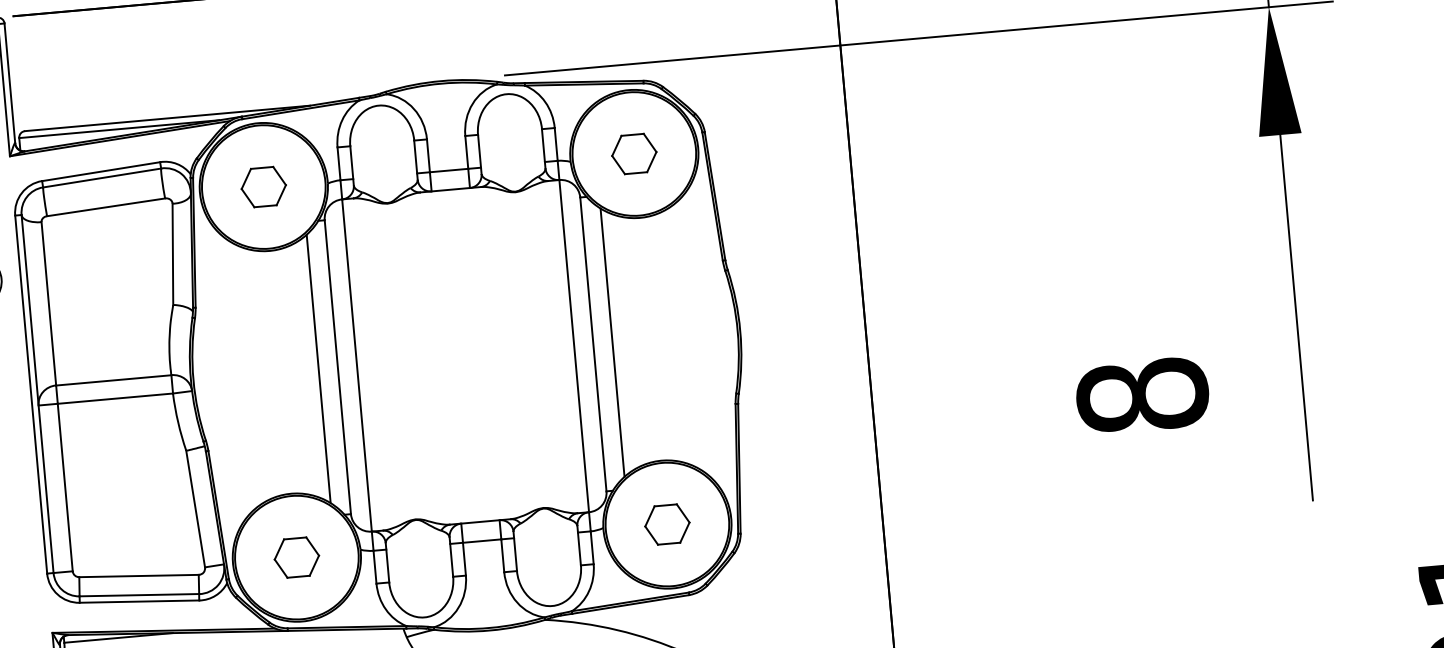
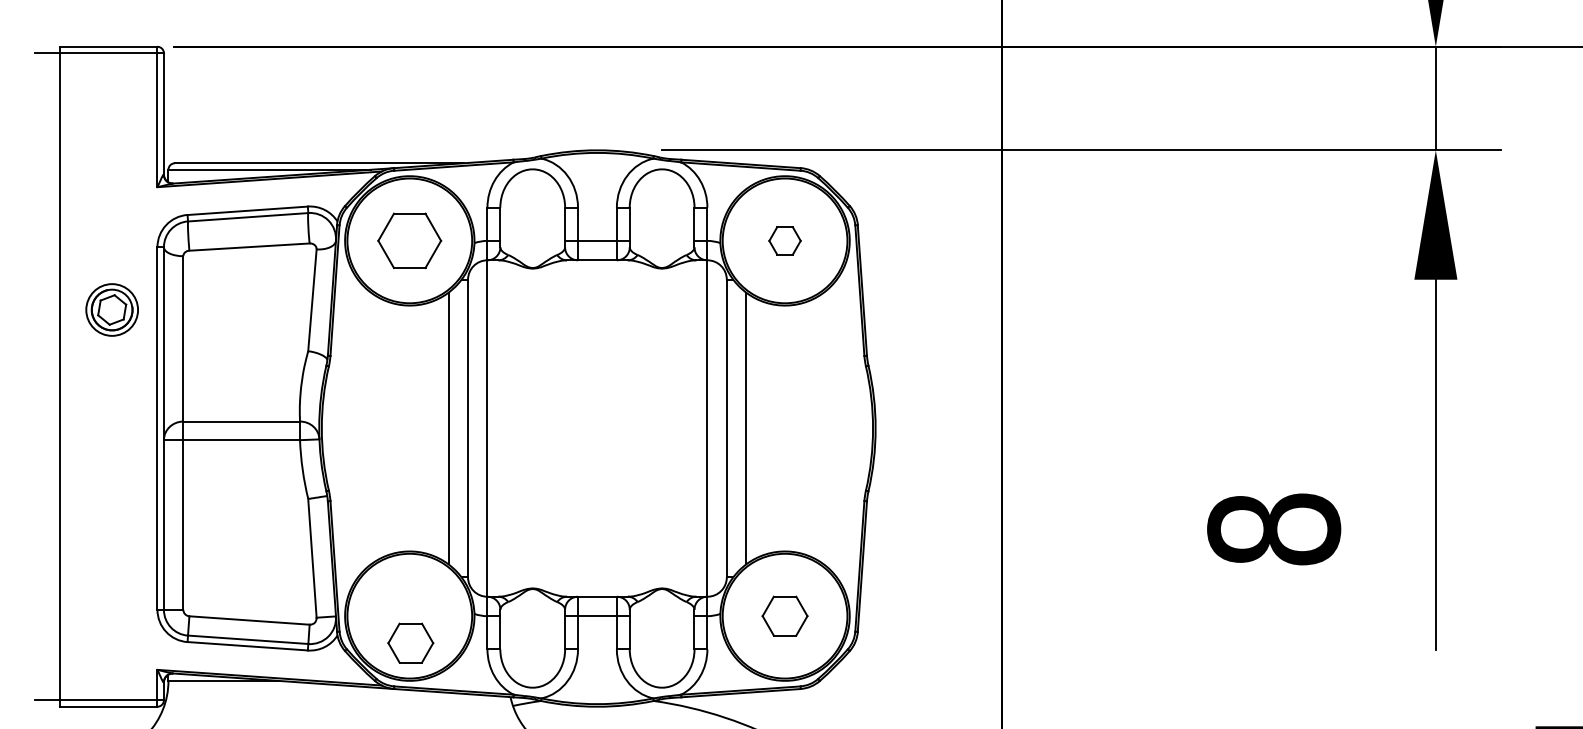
part: (633, 153) -> (784, 240), size x0.7
part: (263, 186) -> (409, 240), size x1.4
part: (296, 556) -> (410, 642), moved

